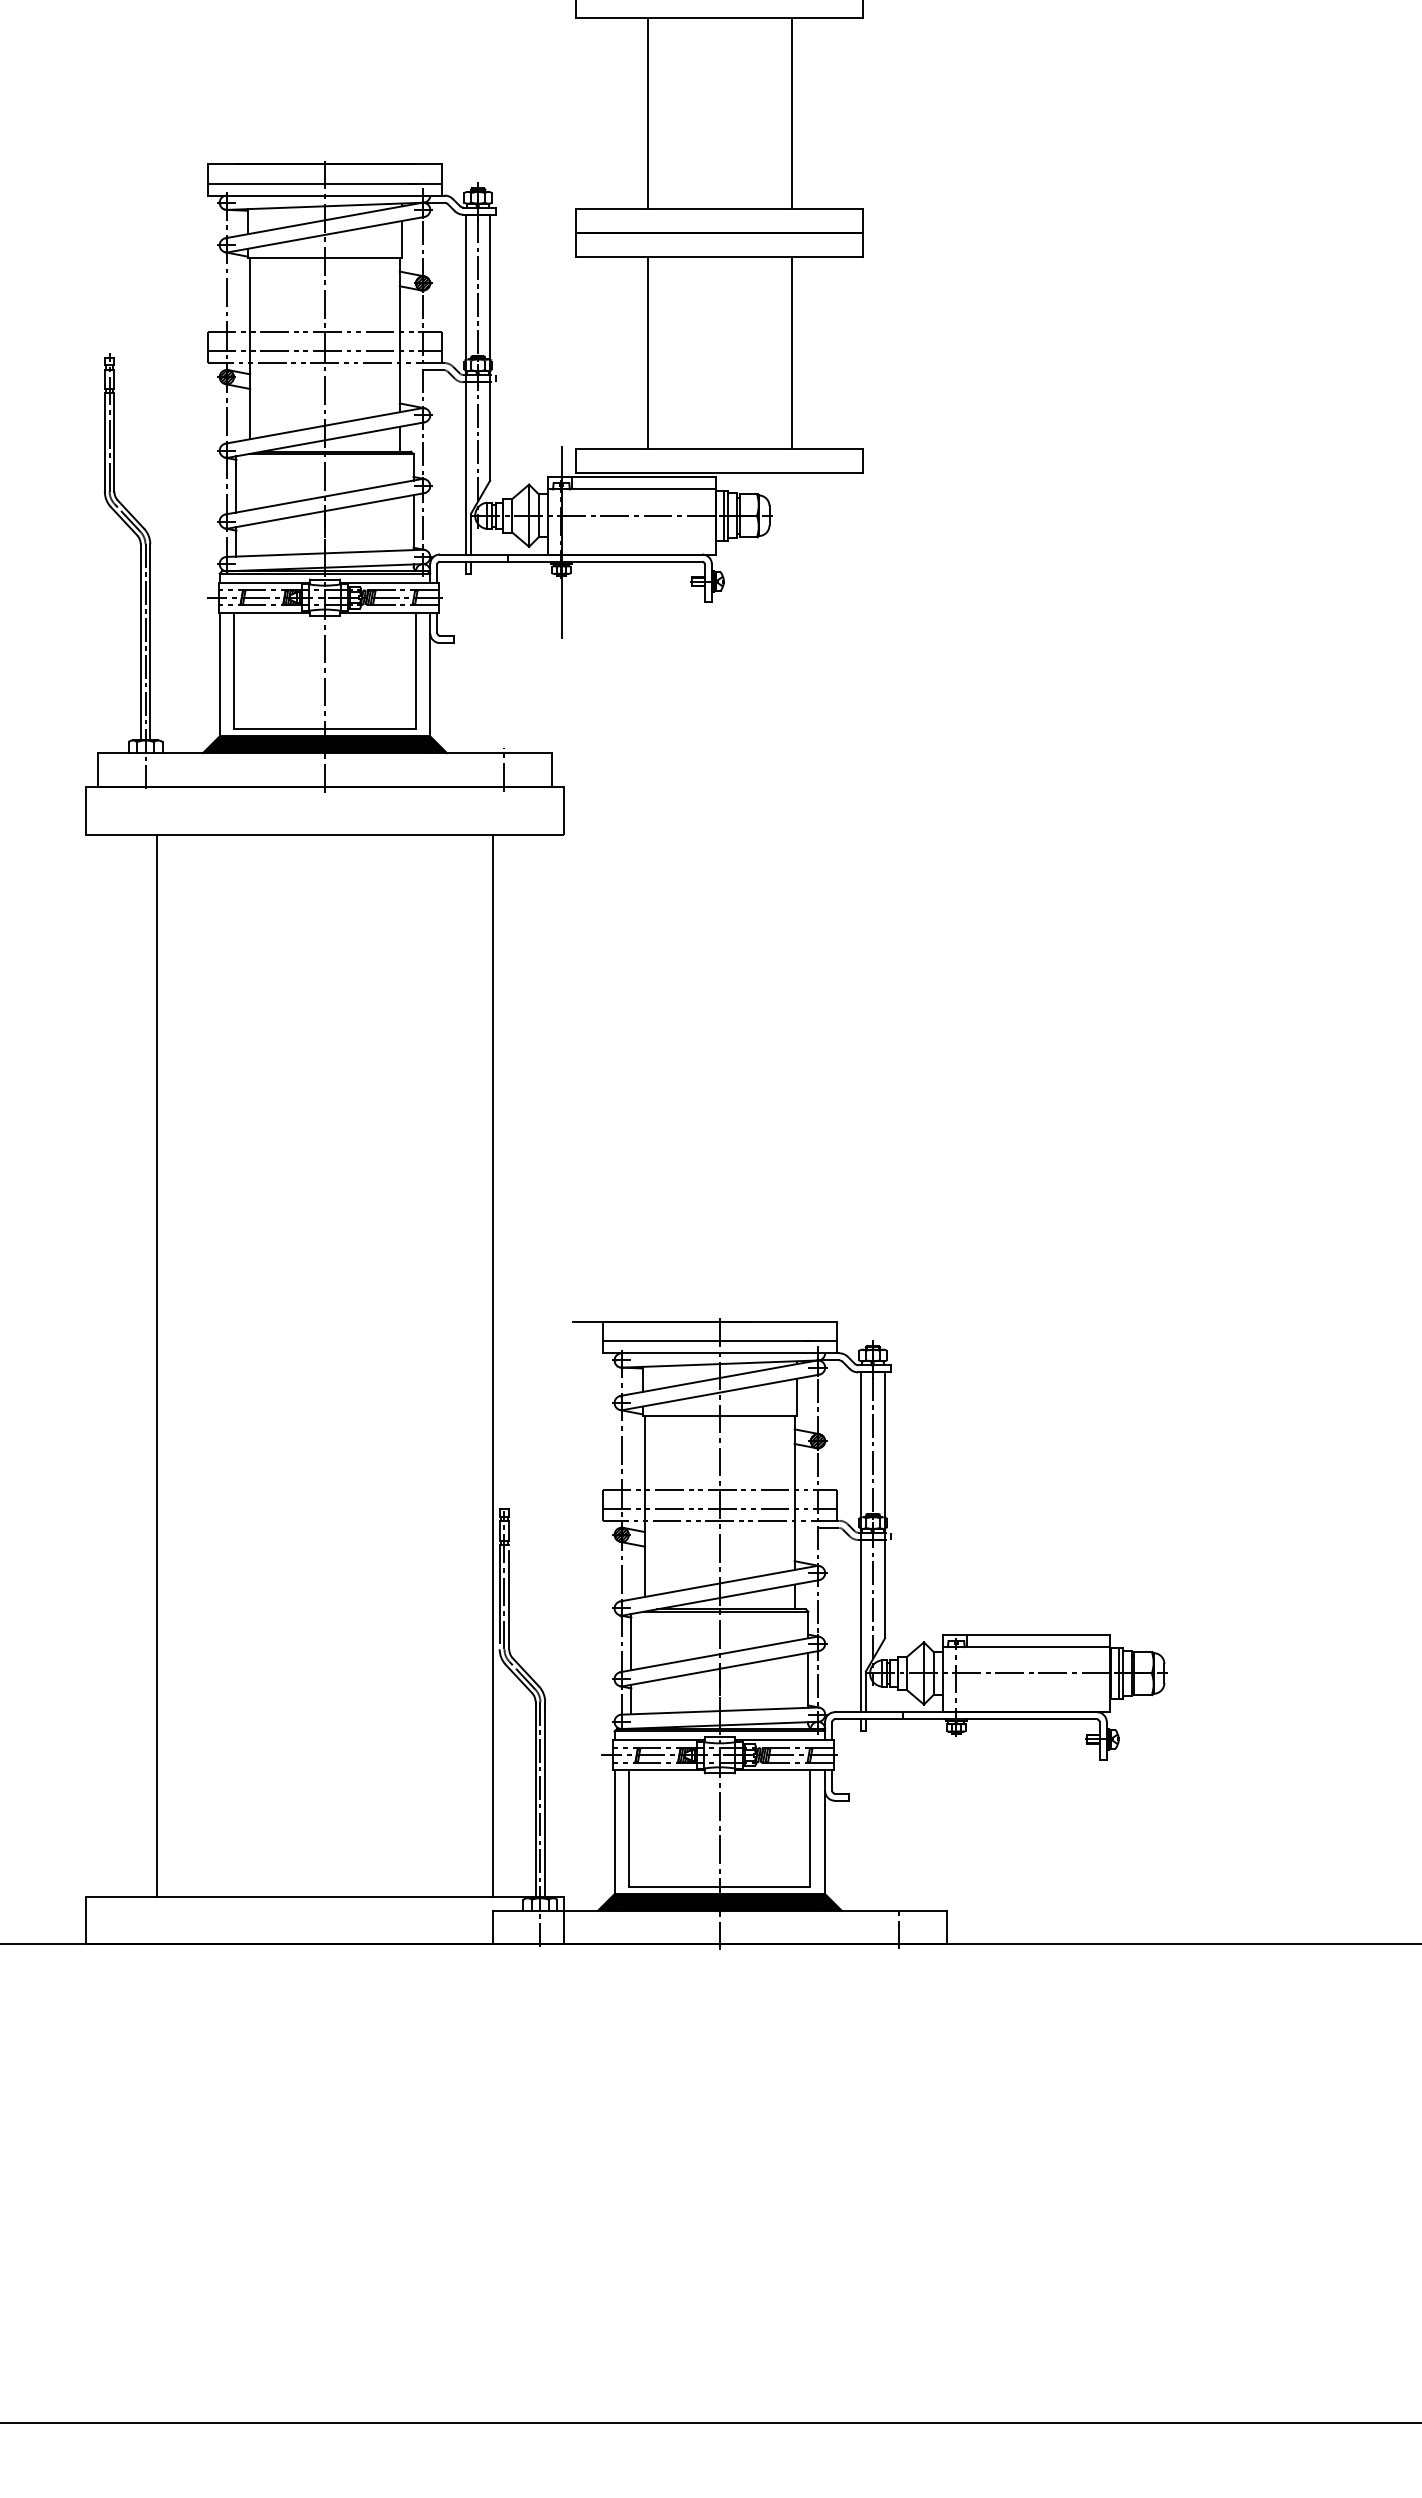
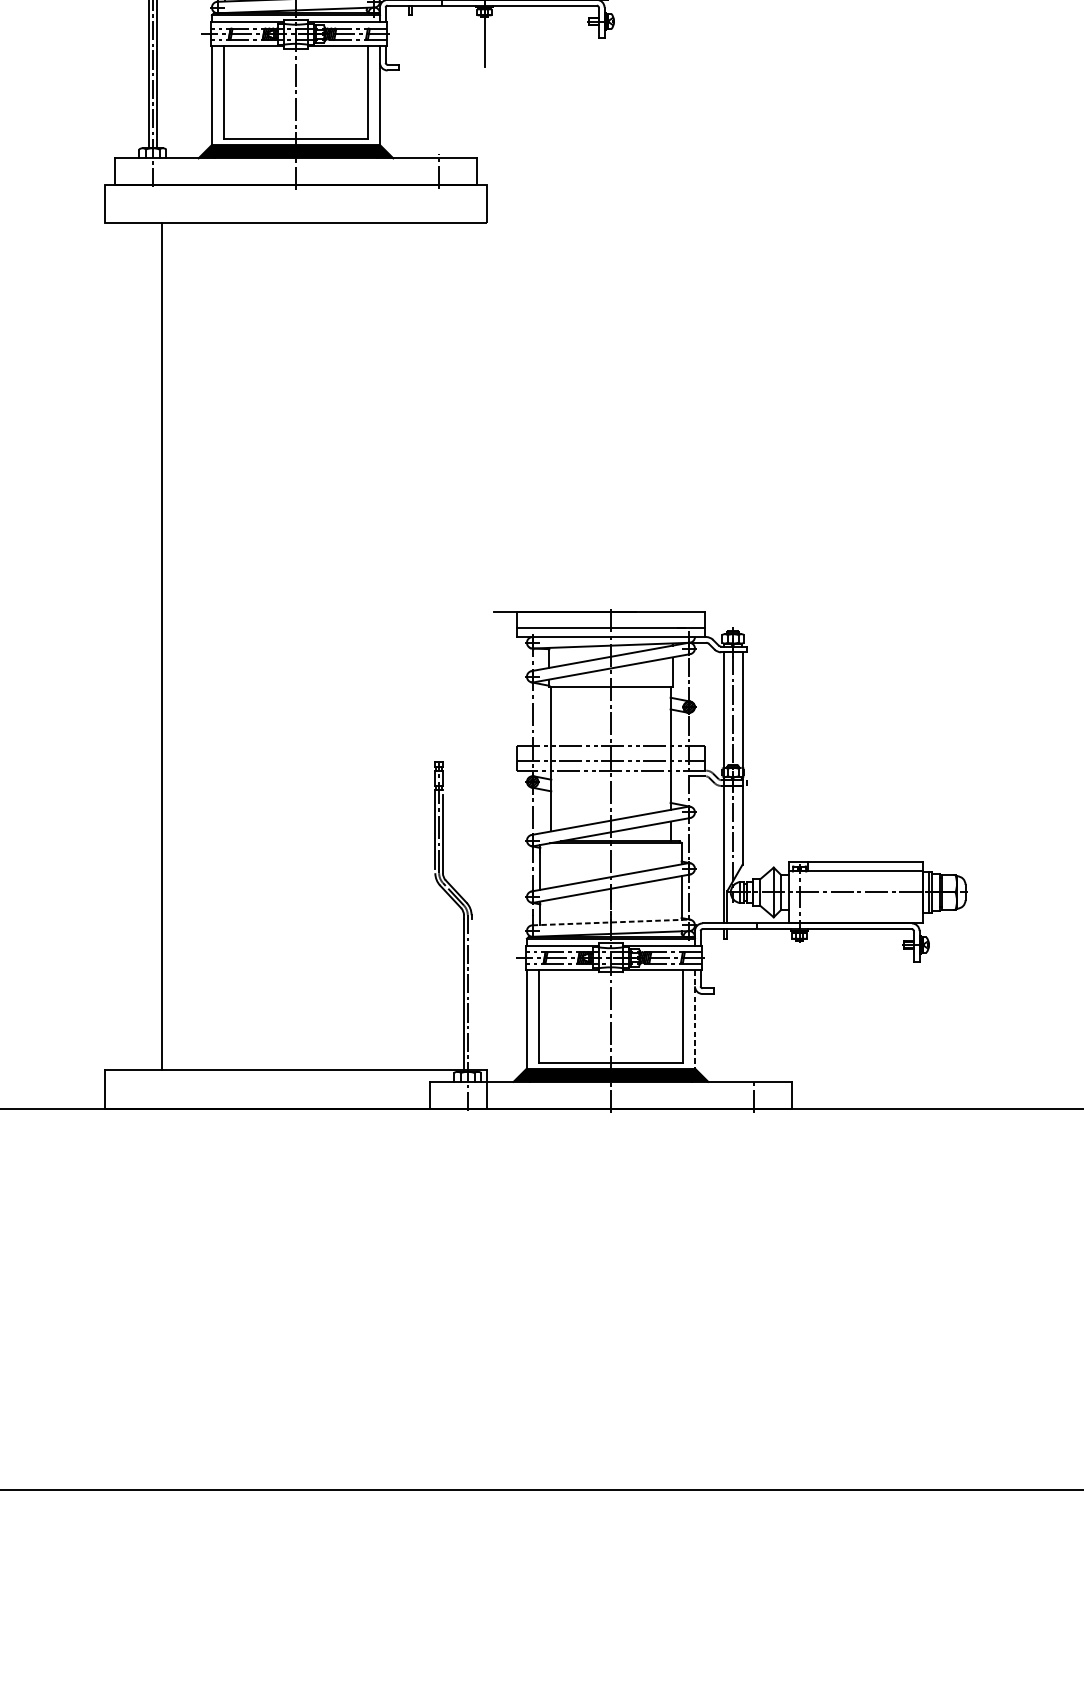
line: (492, 1365) -> (429, 646), removed
line: (720, 1711) -> (611, 922), solid -> dashed
line: (545, 1802) -> (471, 995), removed
line: (825, 1834) -> (695, 1020), solid -> dashed

